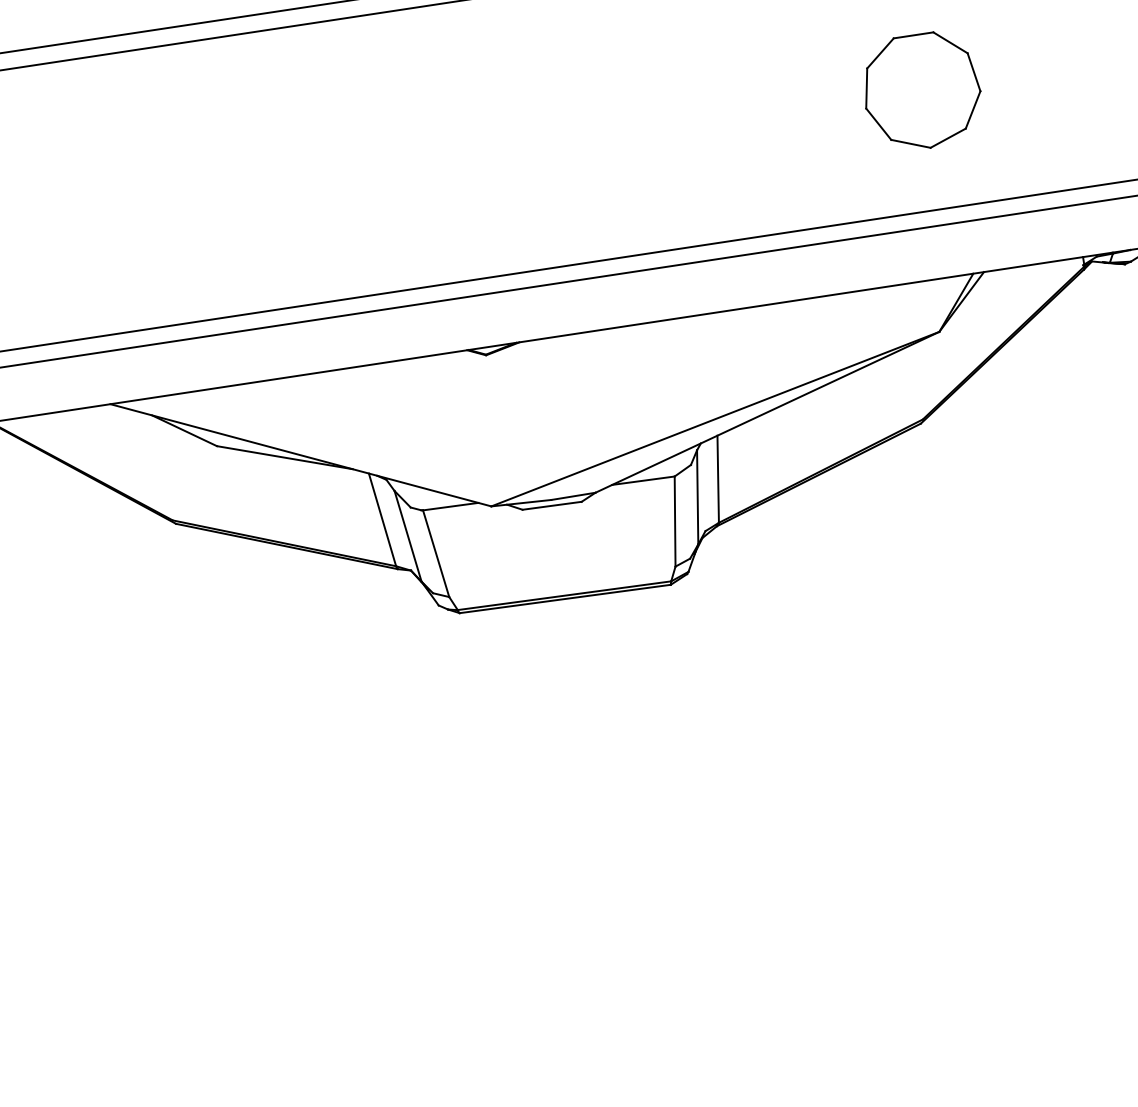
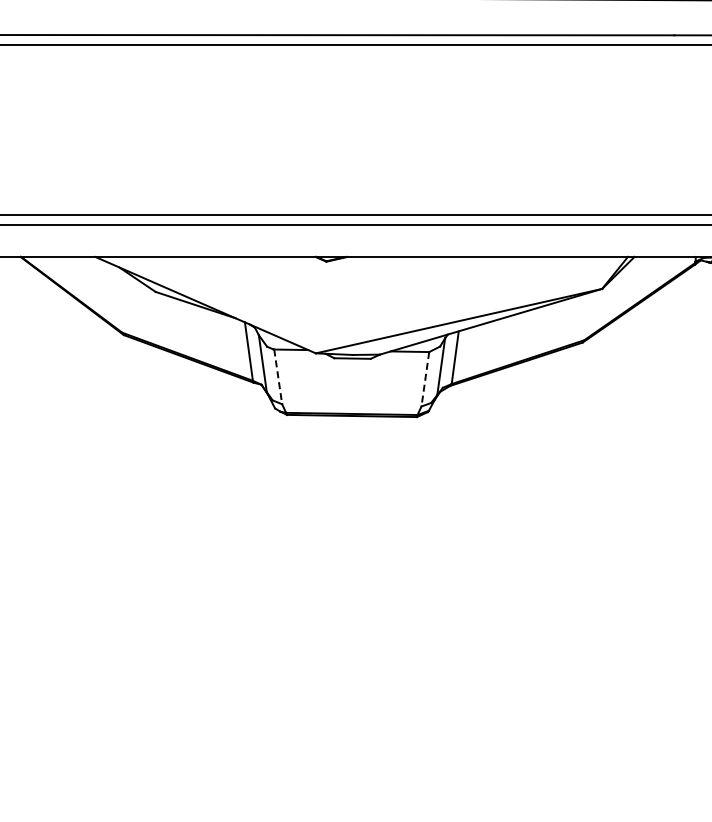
part: (921, 91) -> (613, 142), removed
line: (675, 521) -> (425, 379), solid -> dashed
line: (436, 553) -> (278, 376), solid -> dashed

